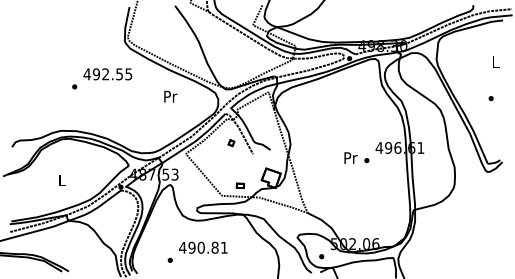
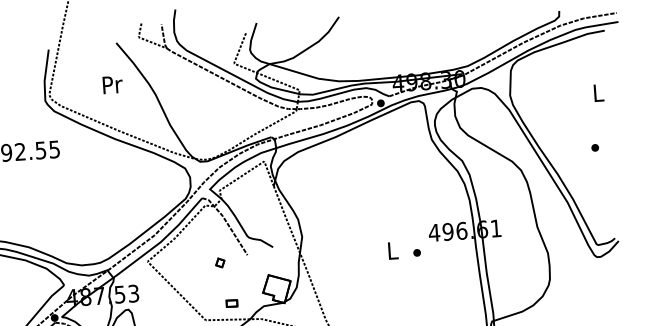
text: (170, 96) -> (112, 84), moved
part: (231, 143) -> (220, 263), moved
text: (350, 157) -> (392, 249), Pr -> L

